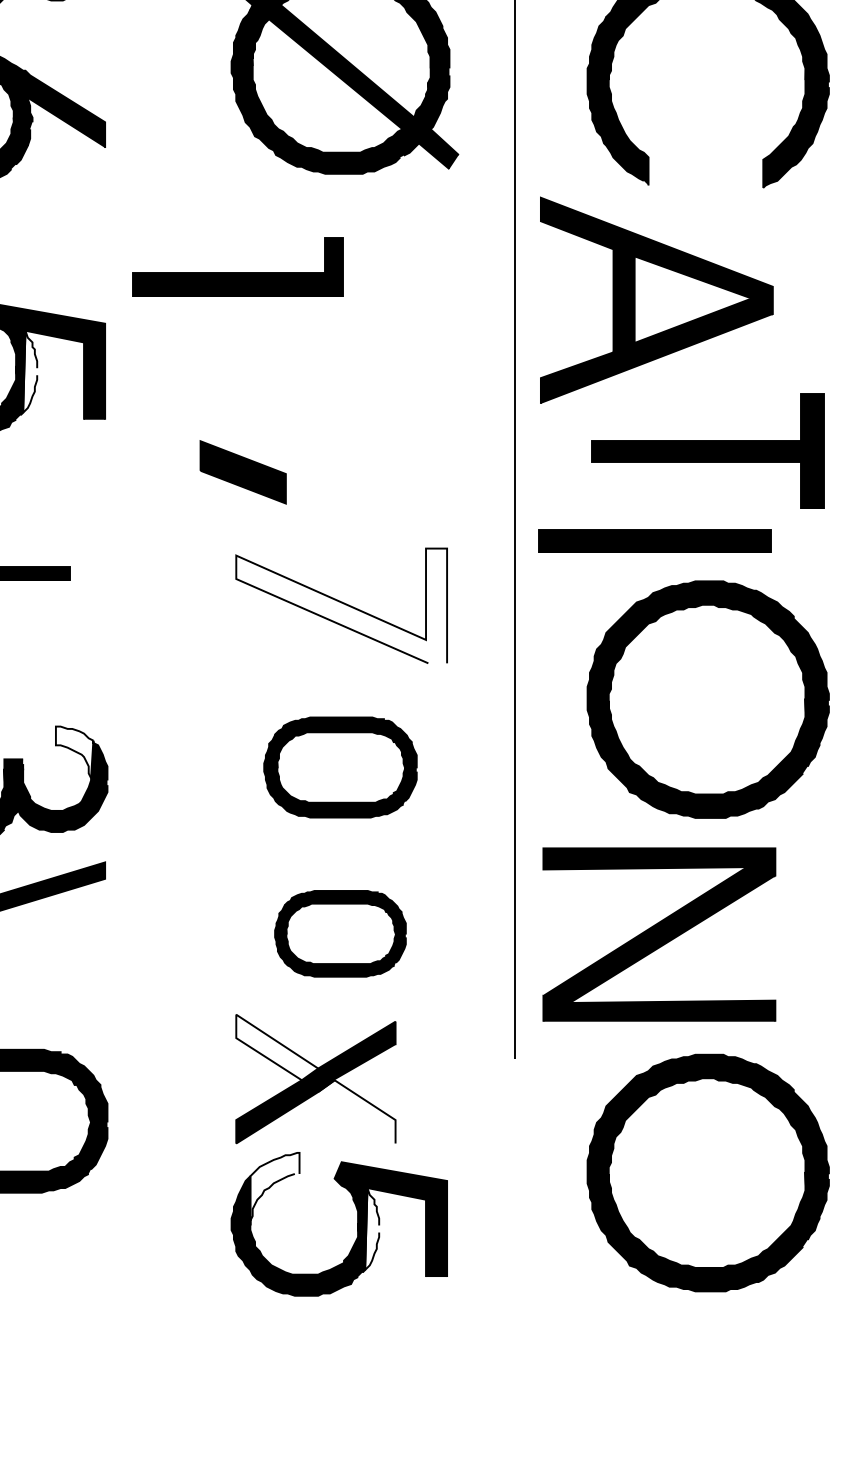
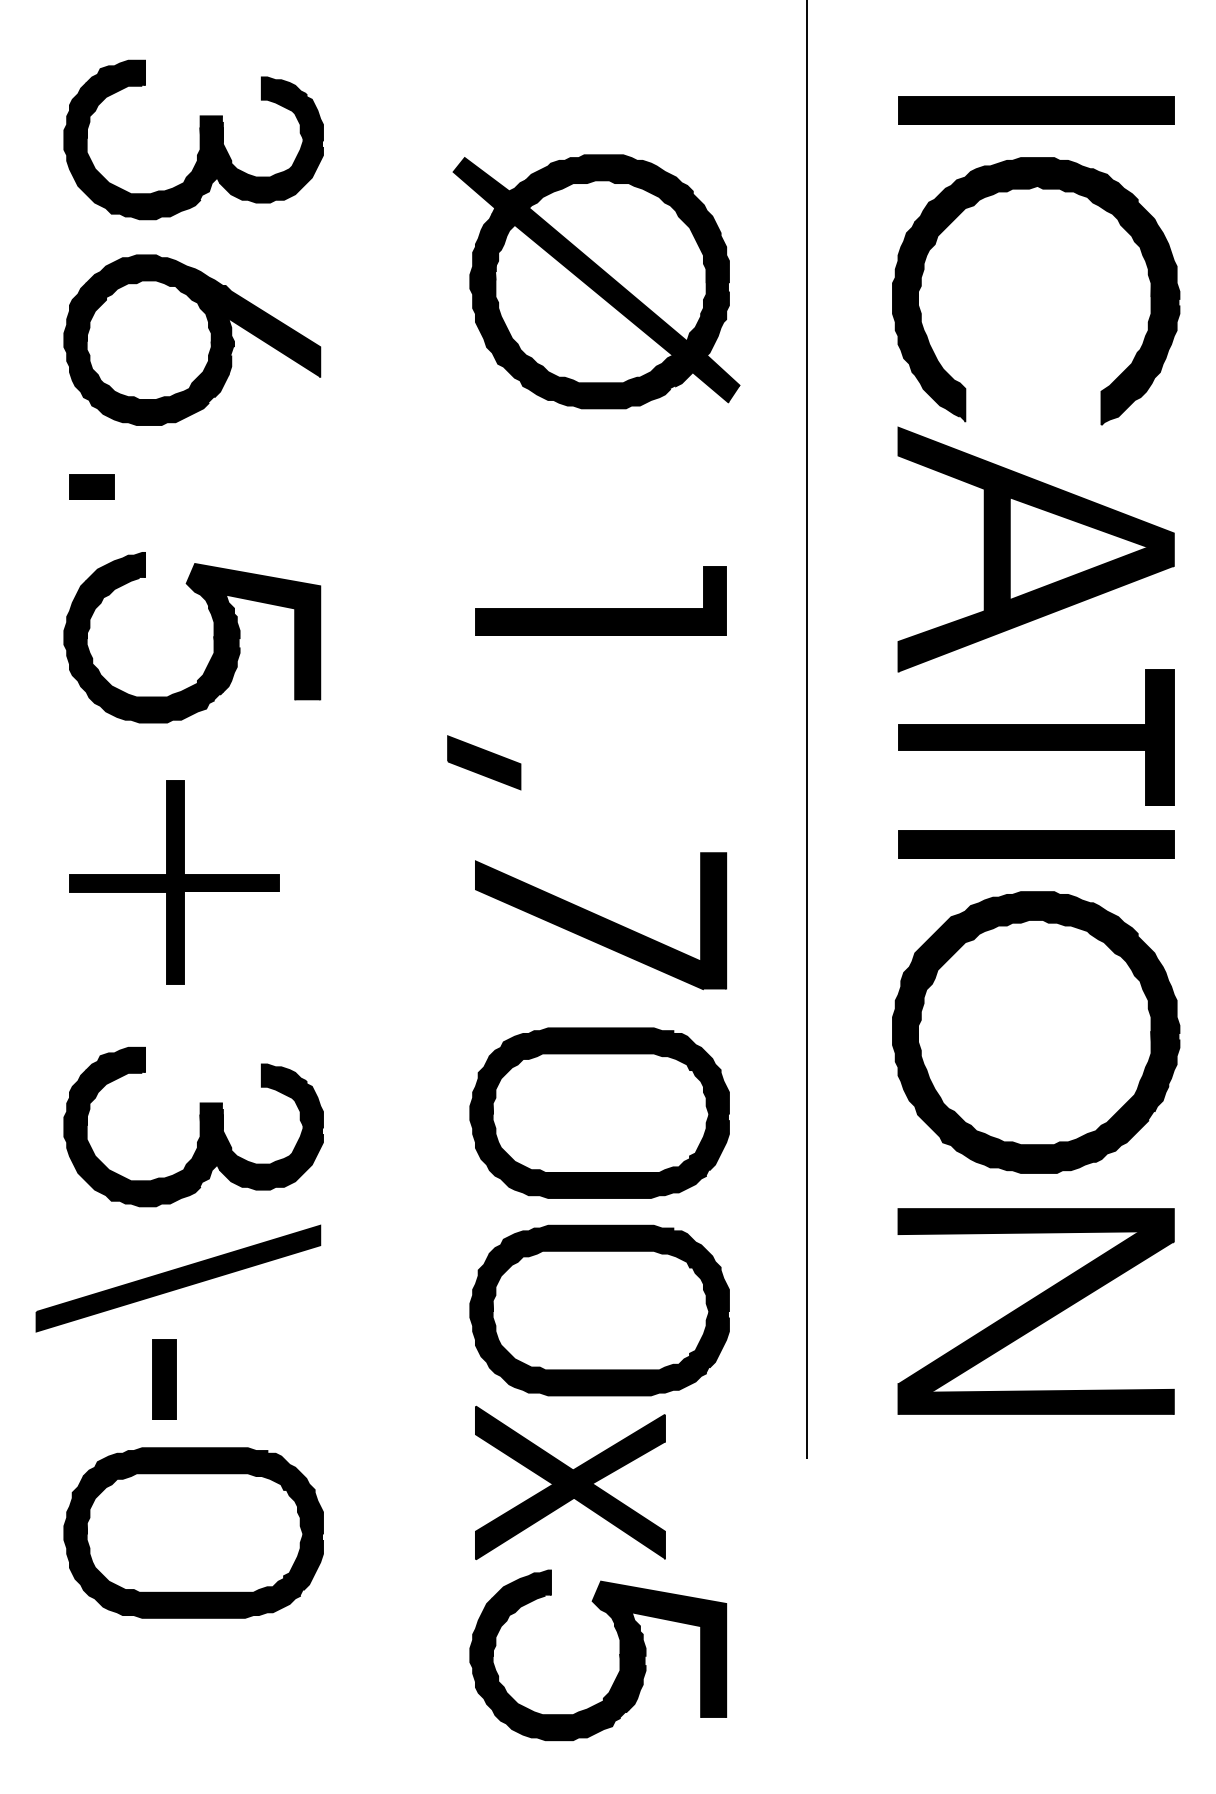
part: (237, 273) -> (600, 608), moved
part: (656, 300) -> (1035, 549), moved
fill: (29, 371) -> (230, 642), added
part: (243, 472) -> (484, 762), size x0.71
part: (655, 541) -> (1036, 844), moved
fill: (341, 606) -> (600, 921), added
fill: (74, 751) -> (283, 1094), added
part: (340, 767) -> (599, 1112), size x1.43
part: (340, 933) -> (599, 1310), size x1.67
part: (658, 934) -> (1035, 1311), moved
fill: (277, 1047) -> (524, 1445), added
fill: (356, 1111) -> (618, 1521), added
part: (708, 1173) -> (1036, 1594), removed
fill: (274, 1189) -> (521, 1613), added
fill: (371, 1228) -> (636, 1660), added

